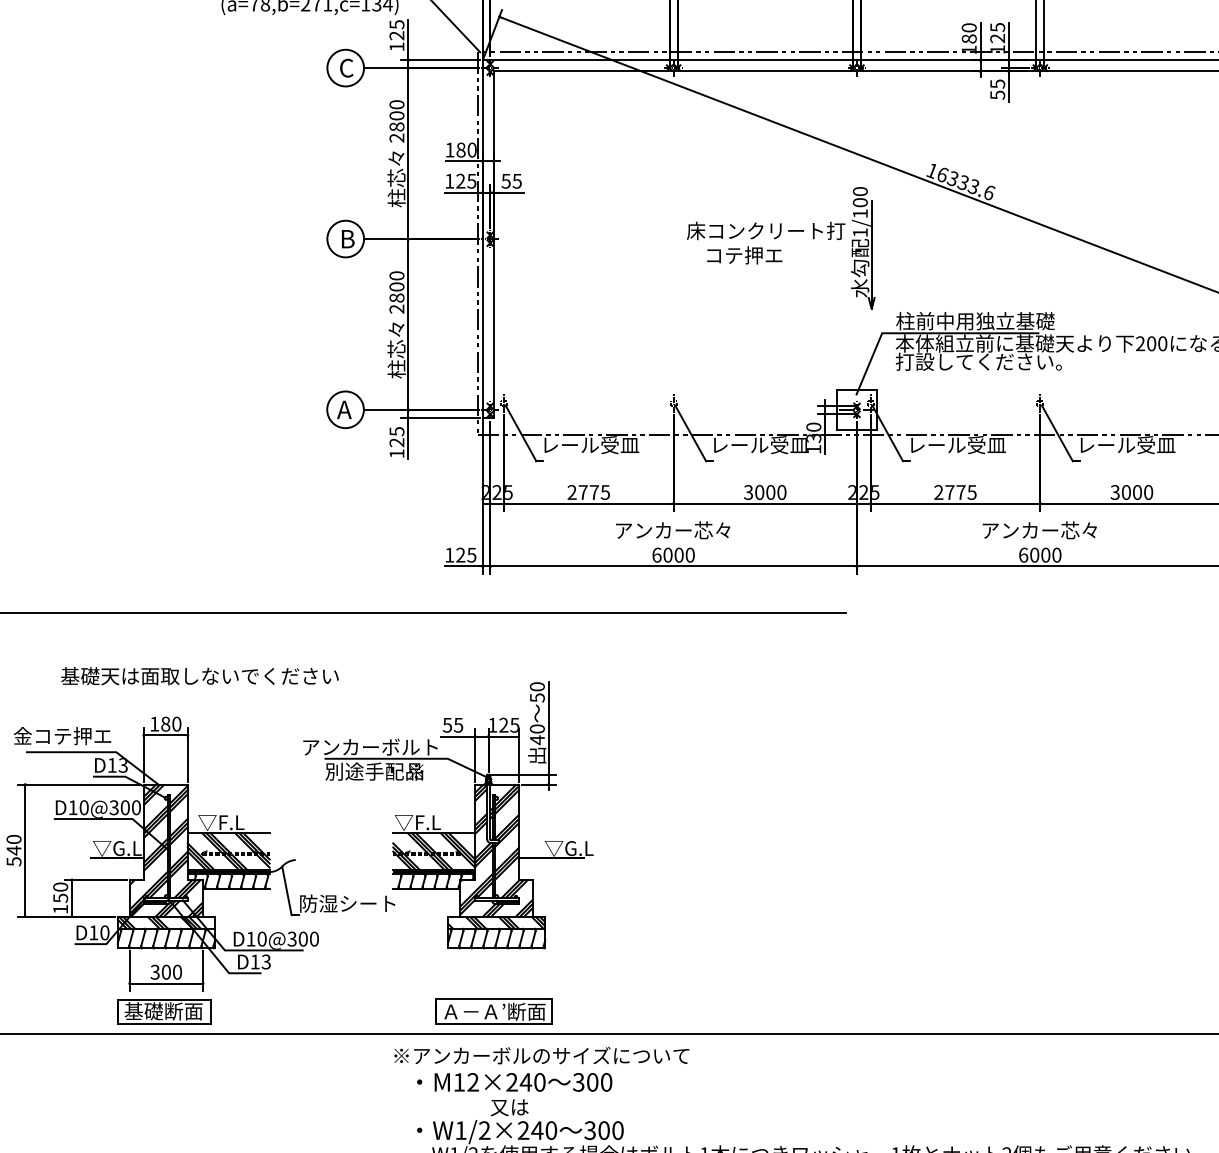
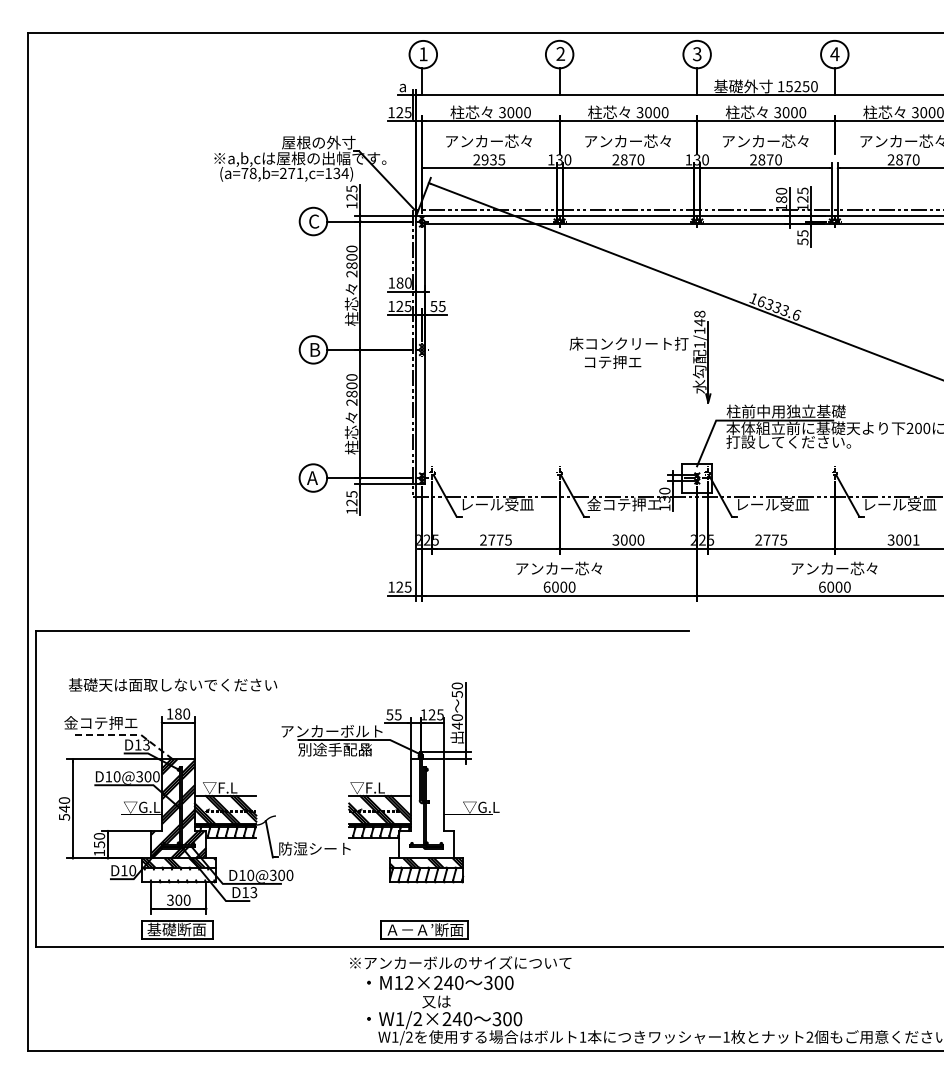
text: (859, 197) -> (699, 318), 1/100 -> 1/148
text: (760, 445) -> (624, 504), レール受皿 -> 金コテ押エ
text: (1147, 491) -> (915, 539), 3000 -> 3001
text: (200, 675) -> (173, 684), moved
line: (97, 752) -> (127, 735), solid -> dashed
hatch: (496, 850) -> (426, 808), removed
hatch: (165, 937) -> (178, 874), removed

